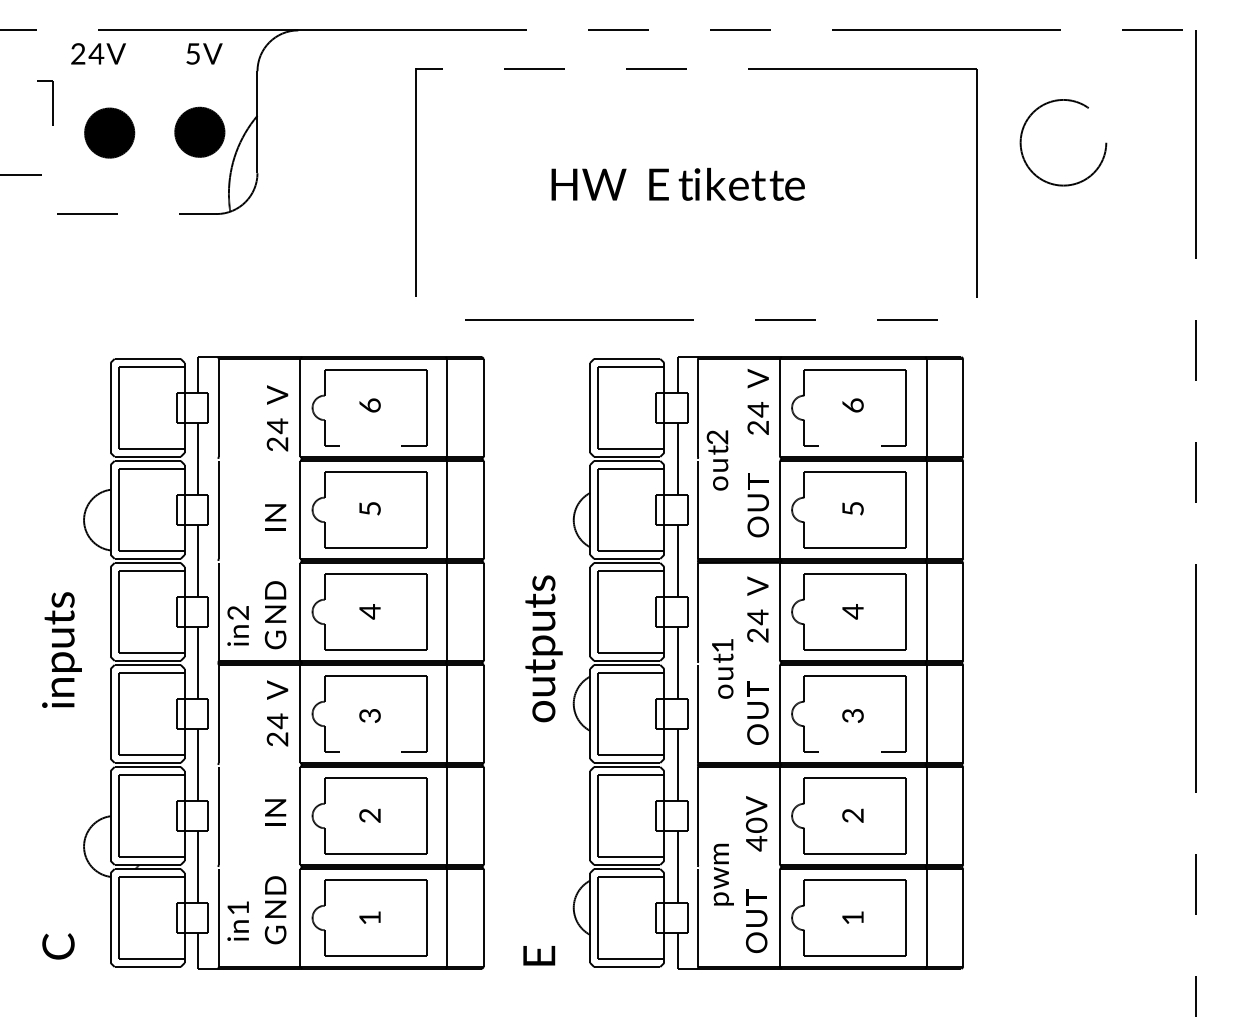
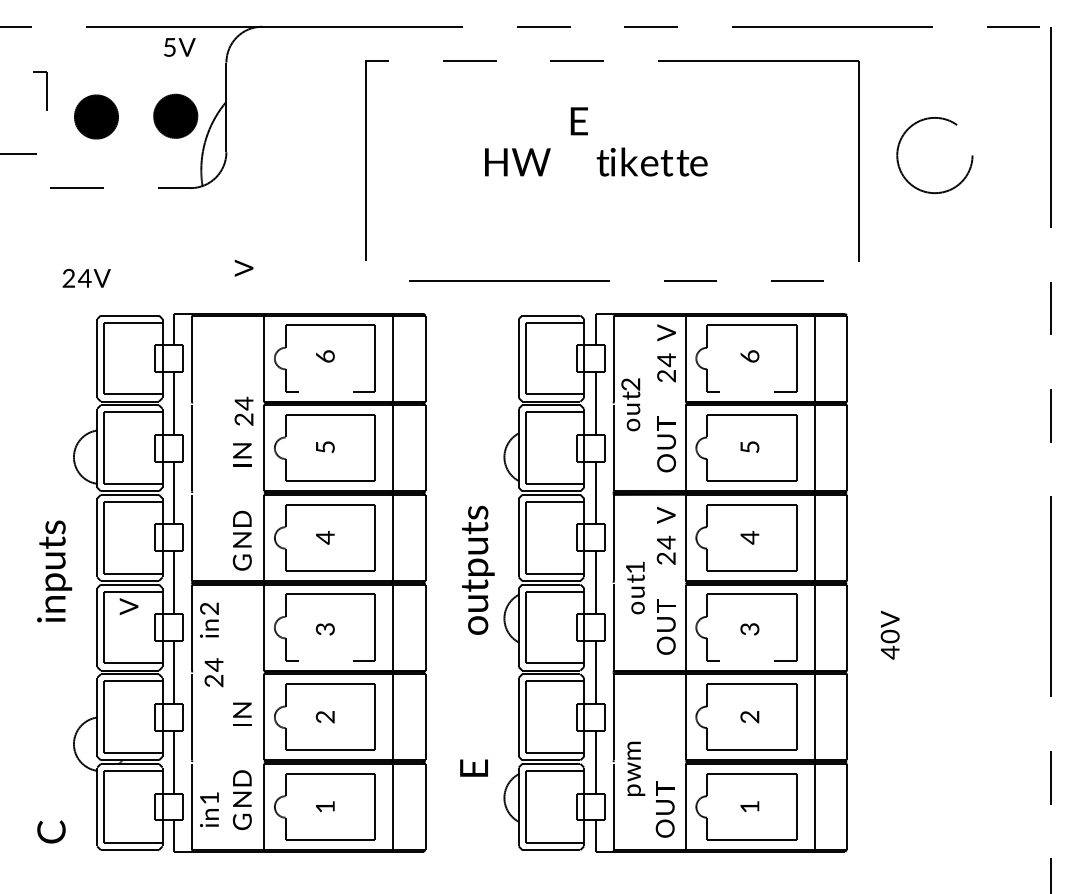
text: (98, 54) -> (86, 278), moved
part: (1022, 142) -> (898, 155), moved
text: (658, 184) -> (578, 121), moved
text: (276, 394) -> (243, 267), moved
text: (276, 433) -> (243, 410), moved
text: (238, 625) -> (209, 619), moved
text: (276, 689) -> (128, 606), moved
text: (276, 729) -> (213, 672), moved
text: (755, 823) -> (889, 634), moved
text: (538, 955) -> (473, 767), moved

